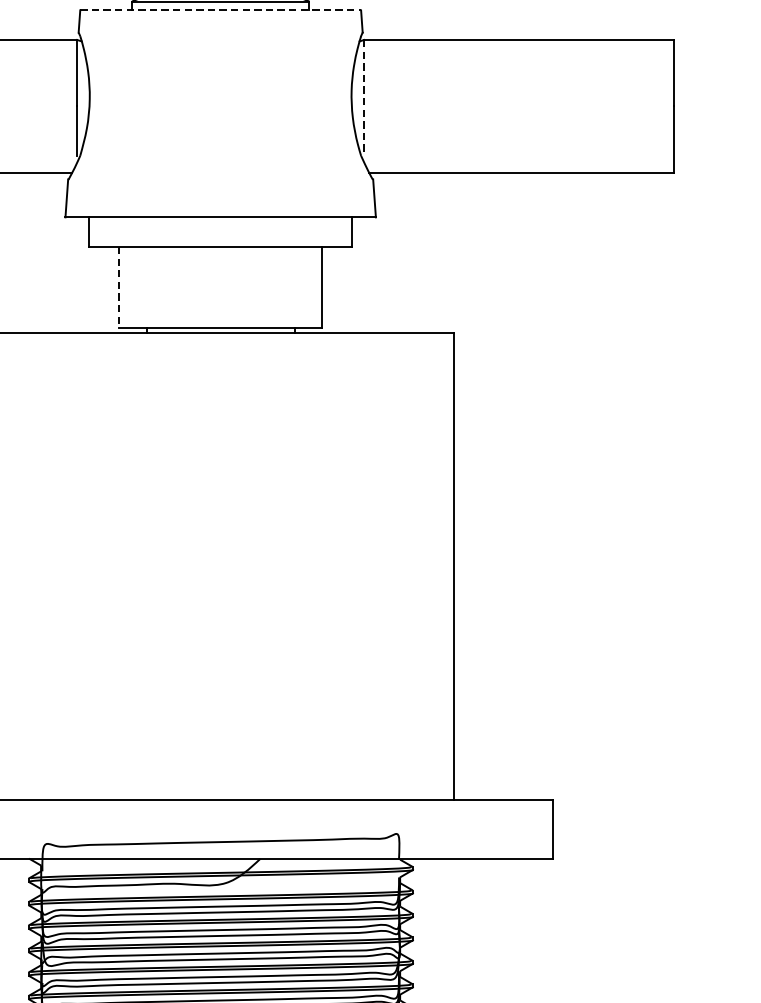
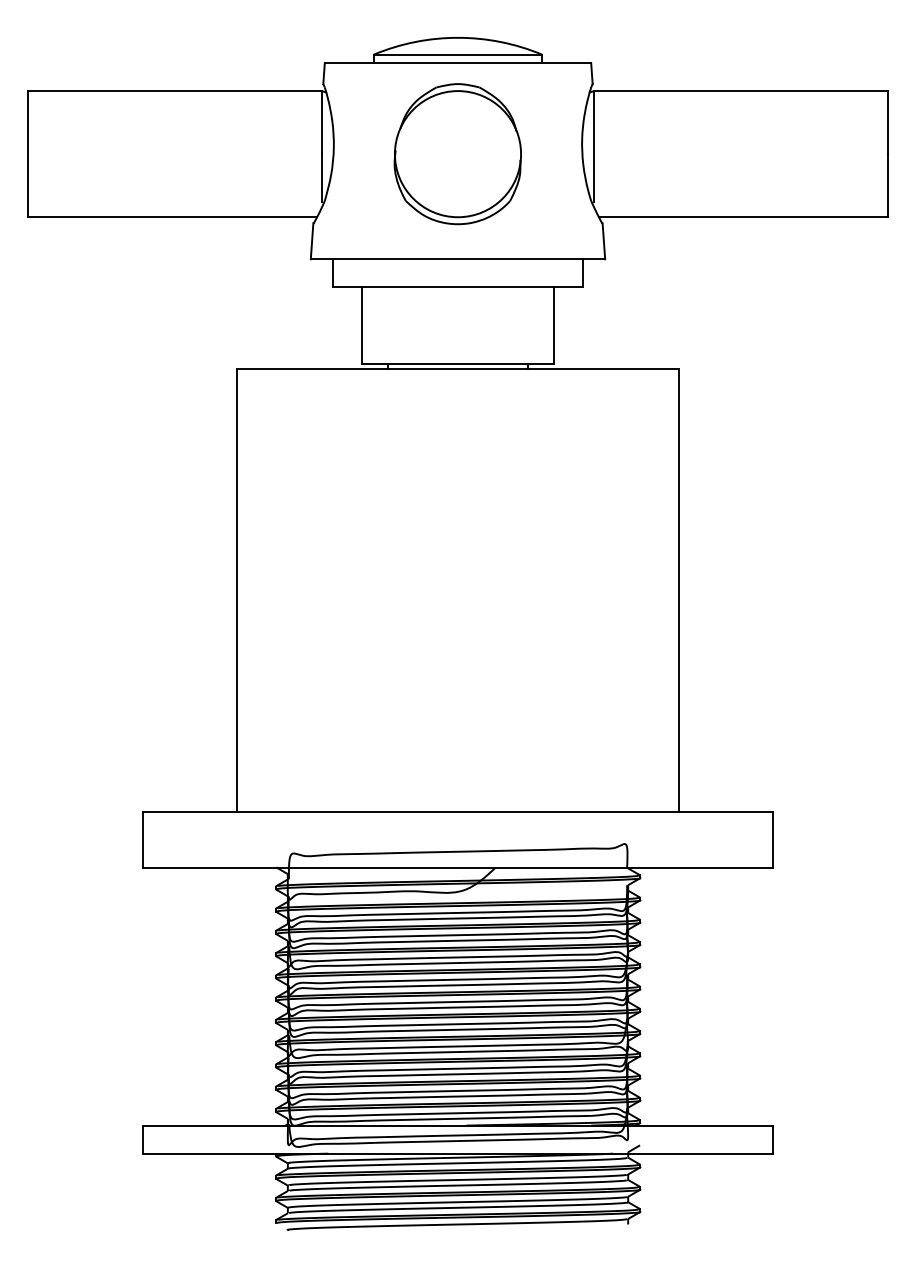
line: (221, 10) -> (458, 63), dashed -> solid
line: (363, 98) -> (593, 146), dashed -> solid
part: (220, 106) -> (457, 154), added
line: (118, 287) -> (361, 325), dashed -> solid

